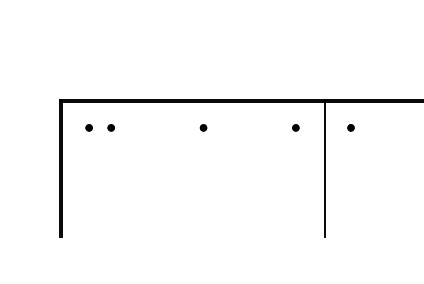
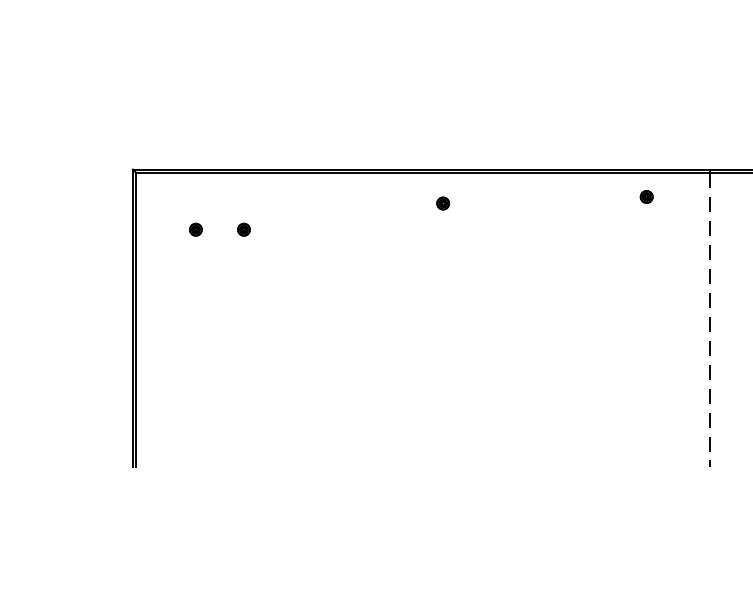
part: (203, 127) -> (443, 202), moved
part: (295, 127) -> (645, 196), moved
line: (324, 169) -> (709, 320), solid -> dashed

